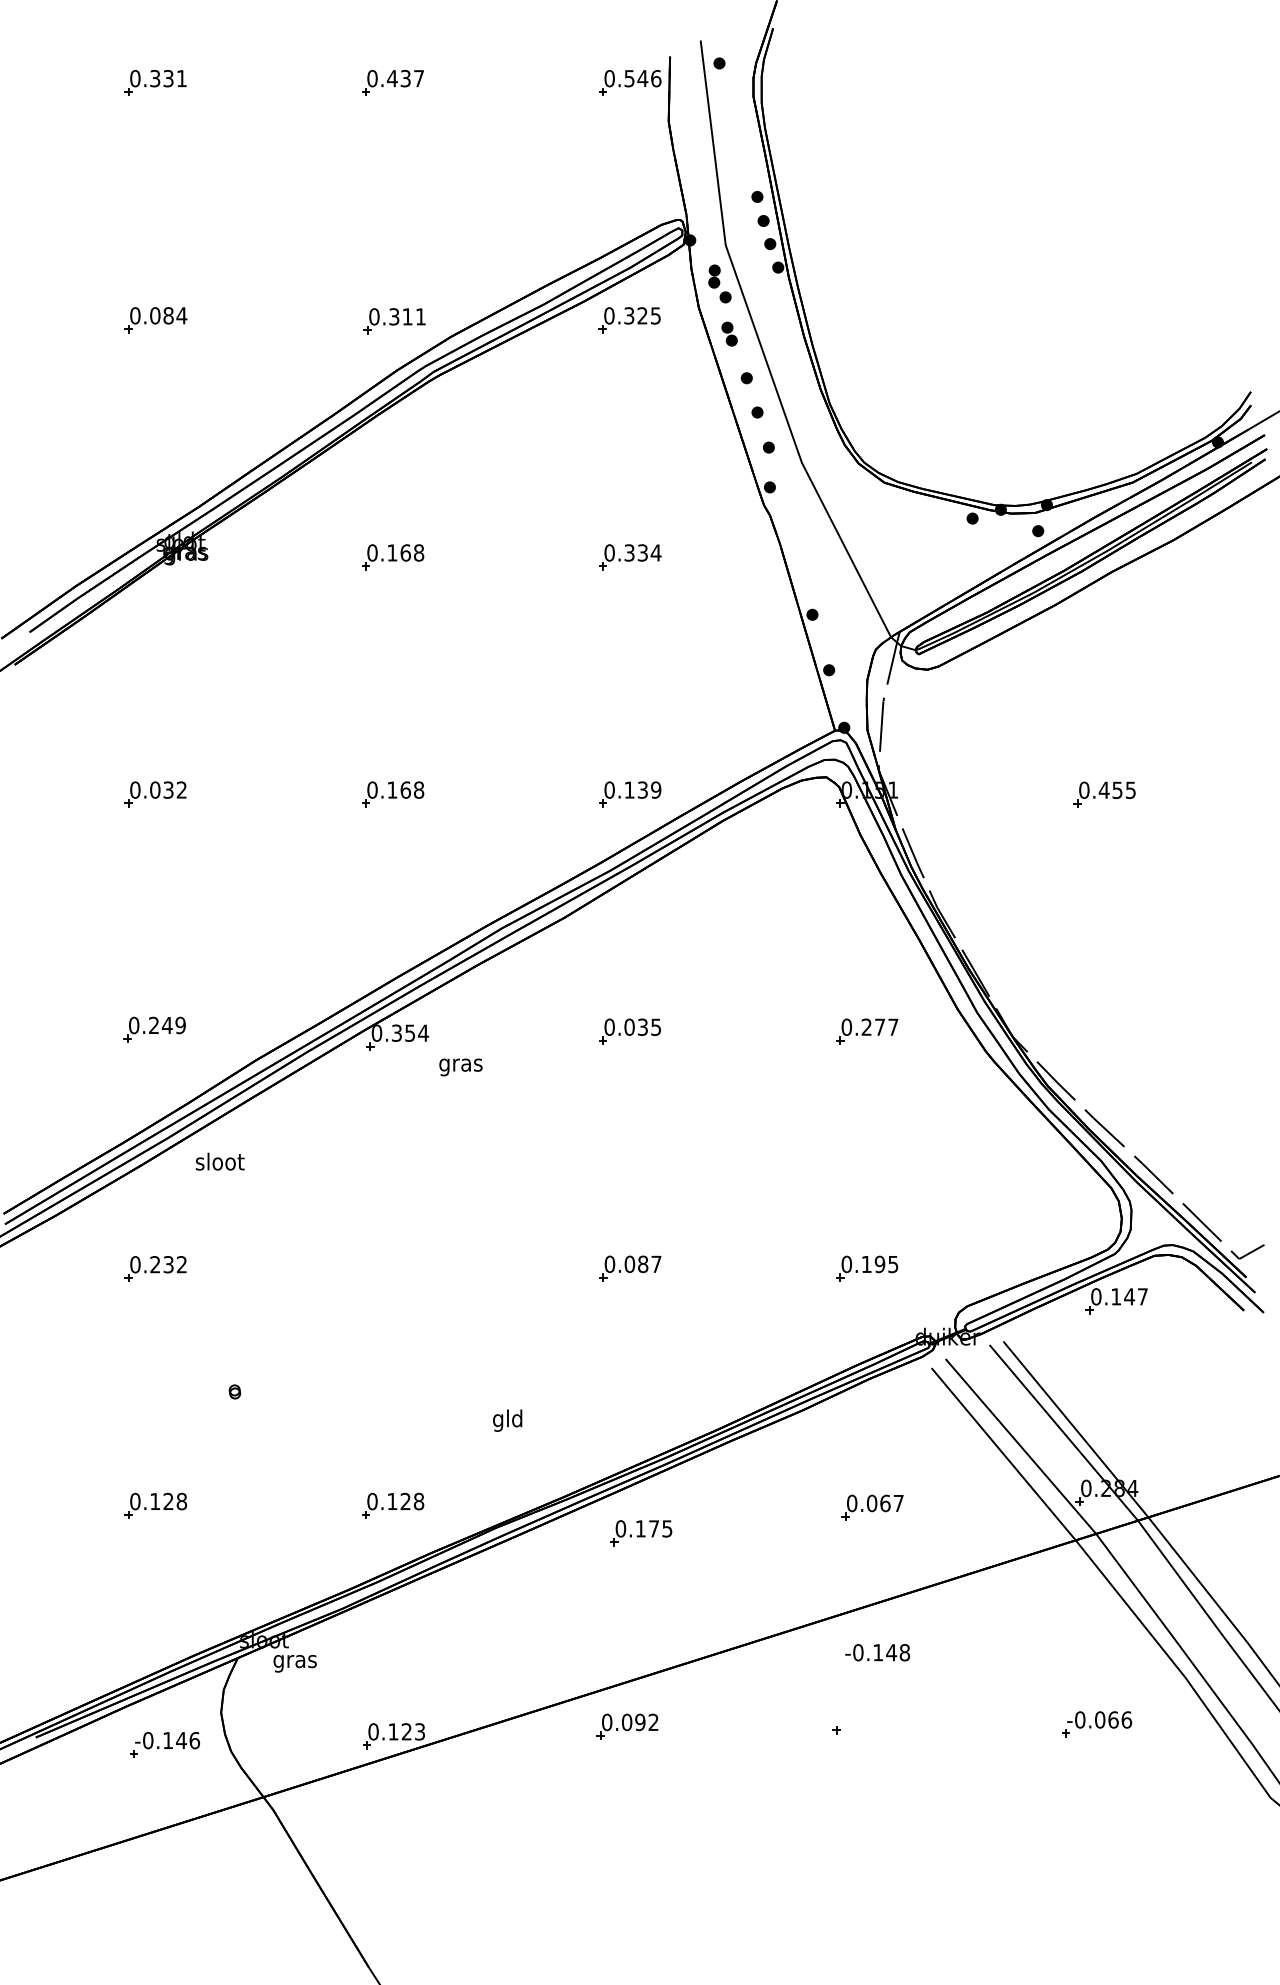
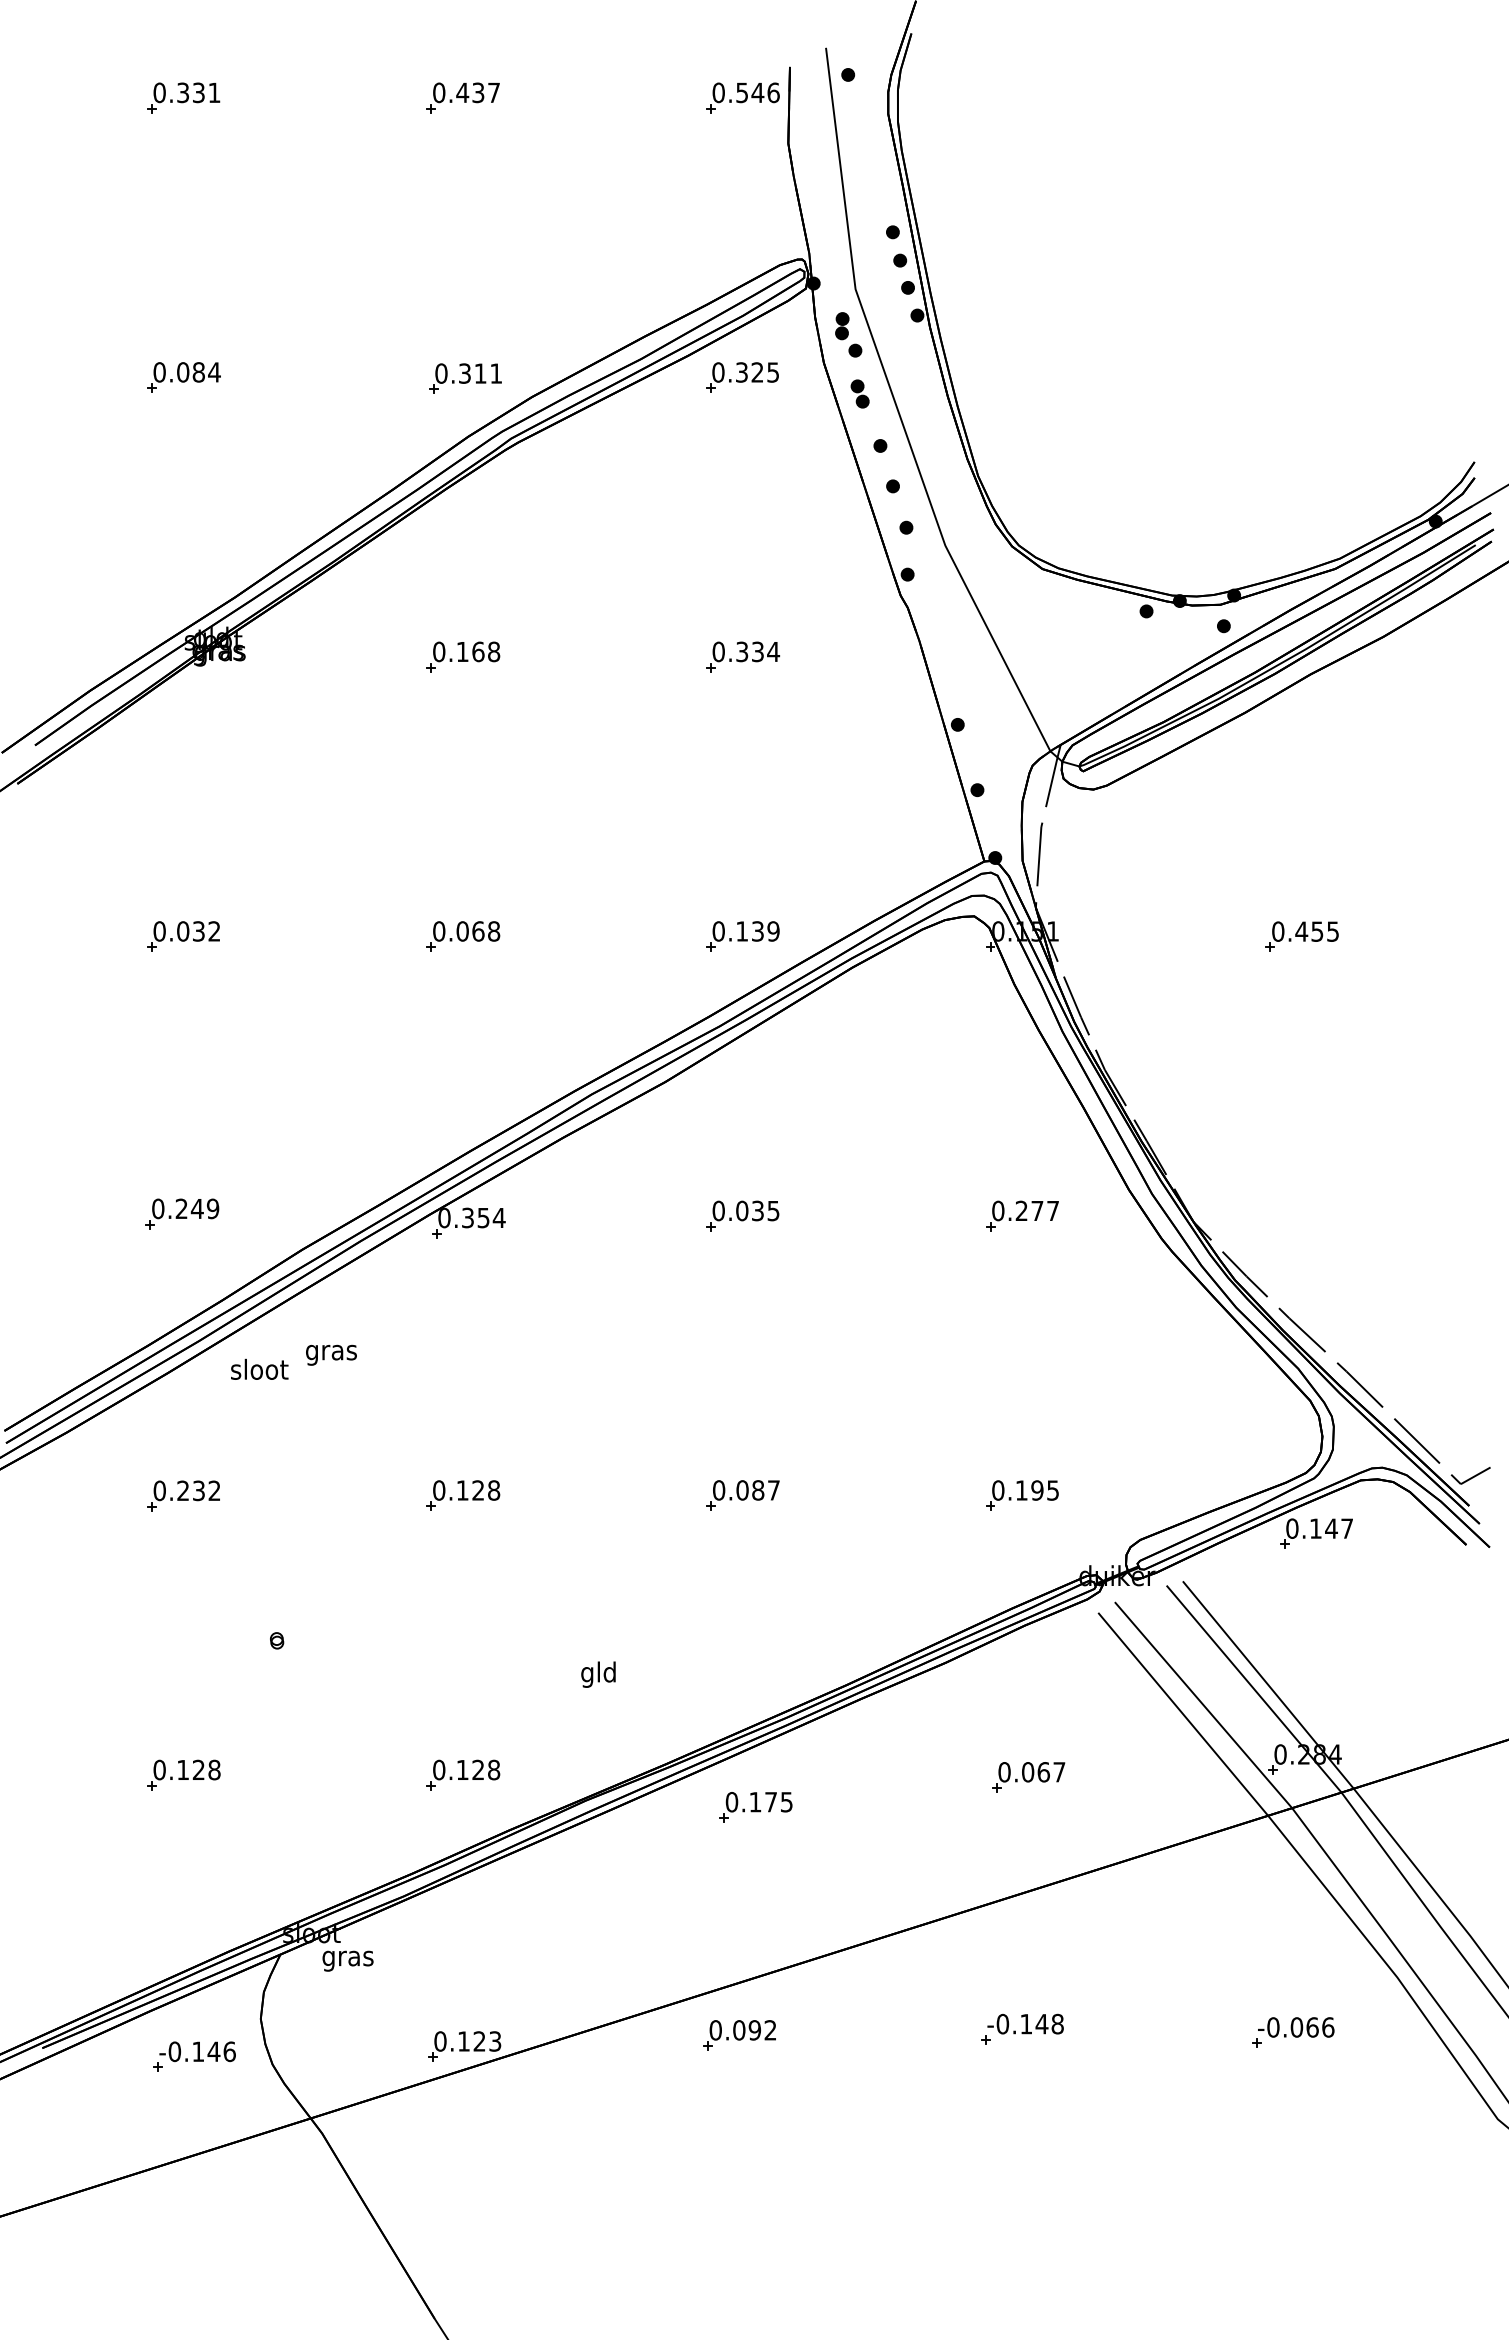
text: (392, 790) -> (462, 931), 0.168 -> 0.068
text: (460, 1066) -> (331, 1354), moved
part: (393, 1268) -> (463, 1495), added
text: (877, 1652) -> (1025, 2023), moved

